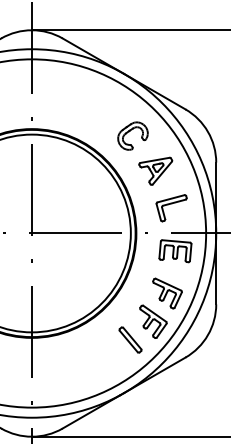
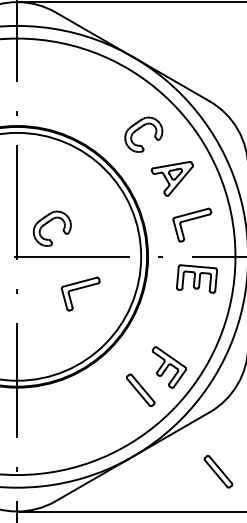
part: (59, 210) -> (51, 228), added
part: (82, 263) -> (80, 294), added
part: (167, 293) -> (187, 332), removed
part: (192, 404) -> (218, 471), added

